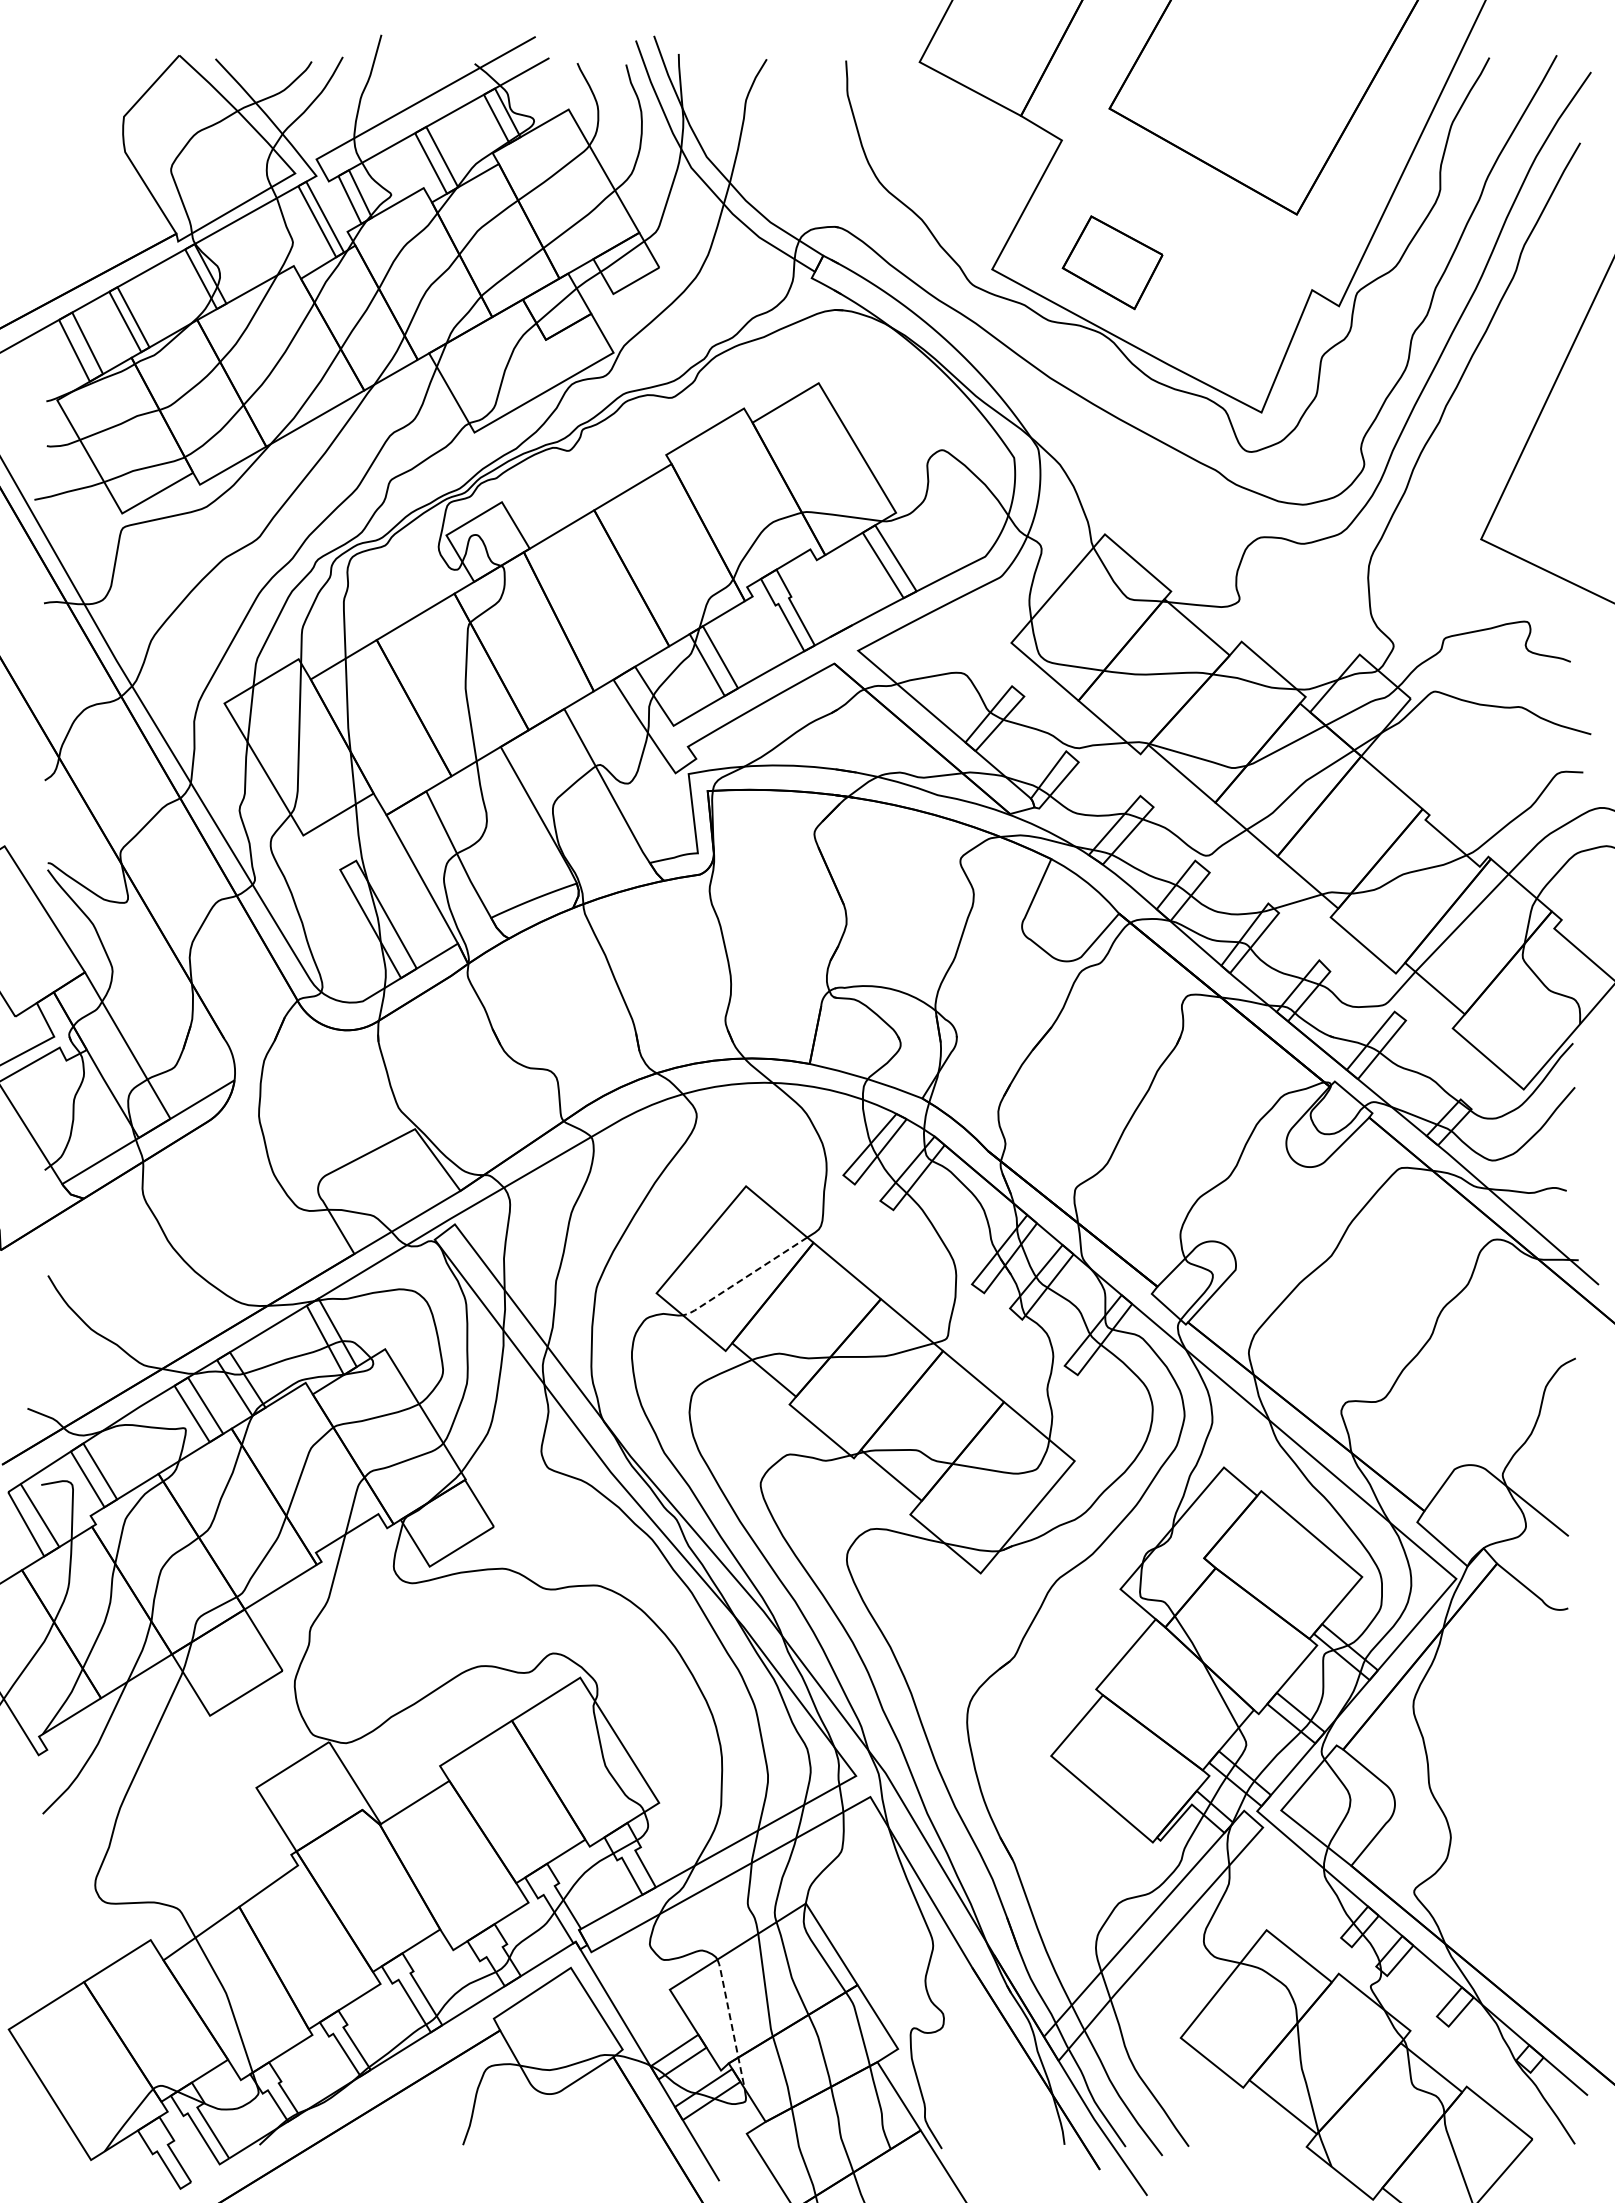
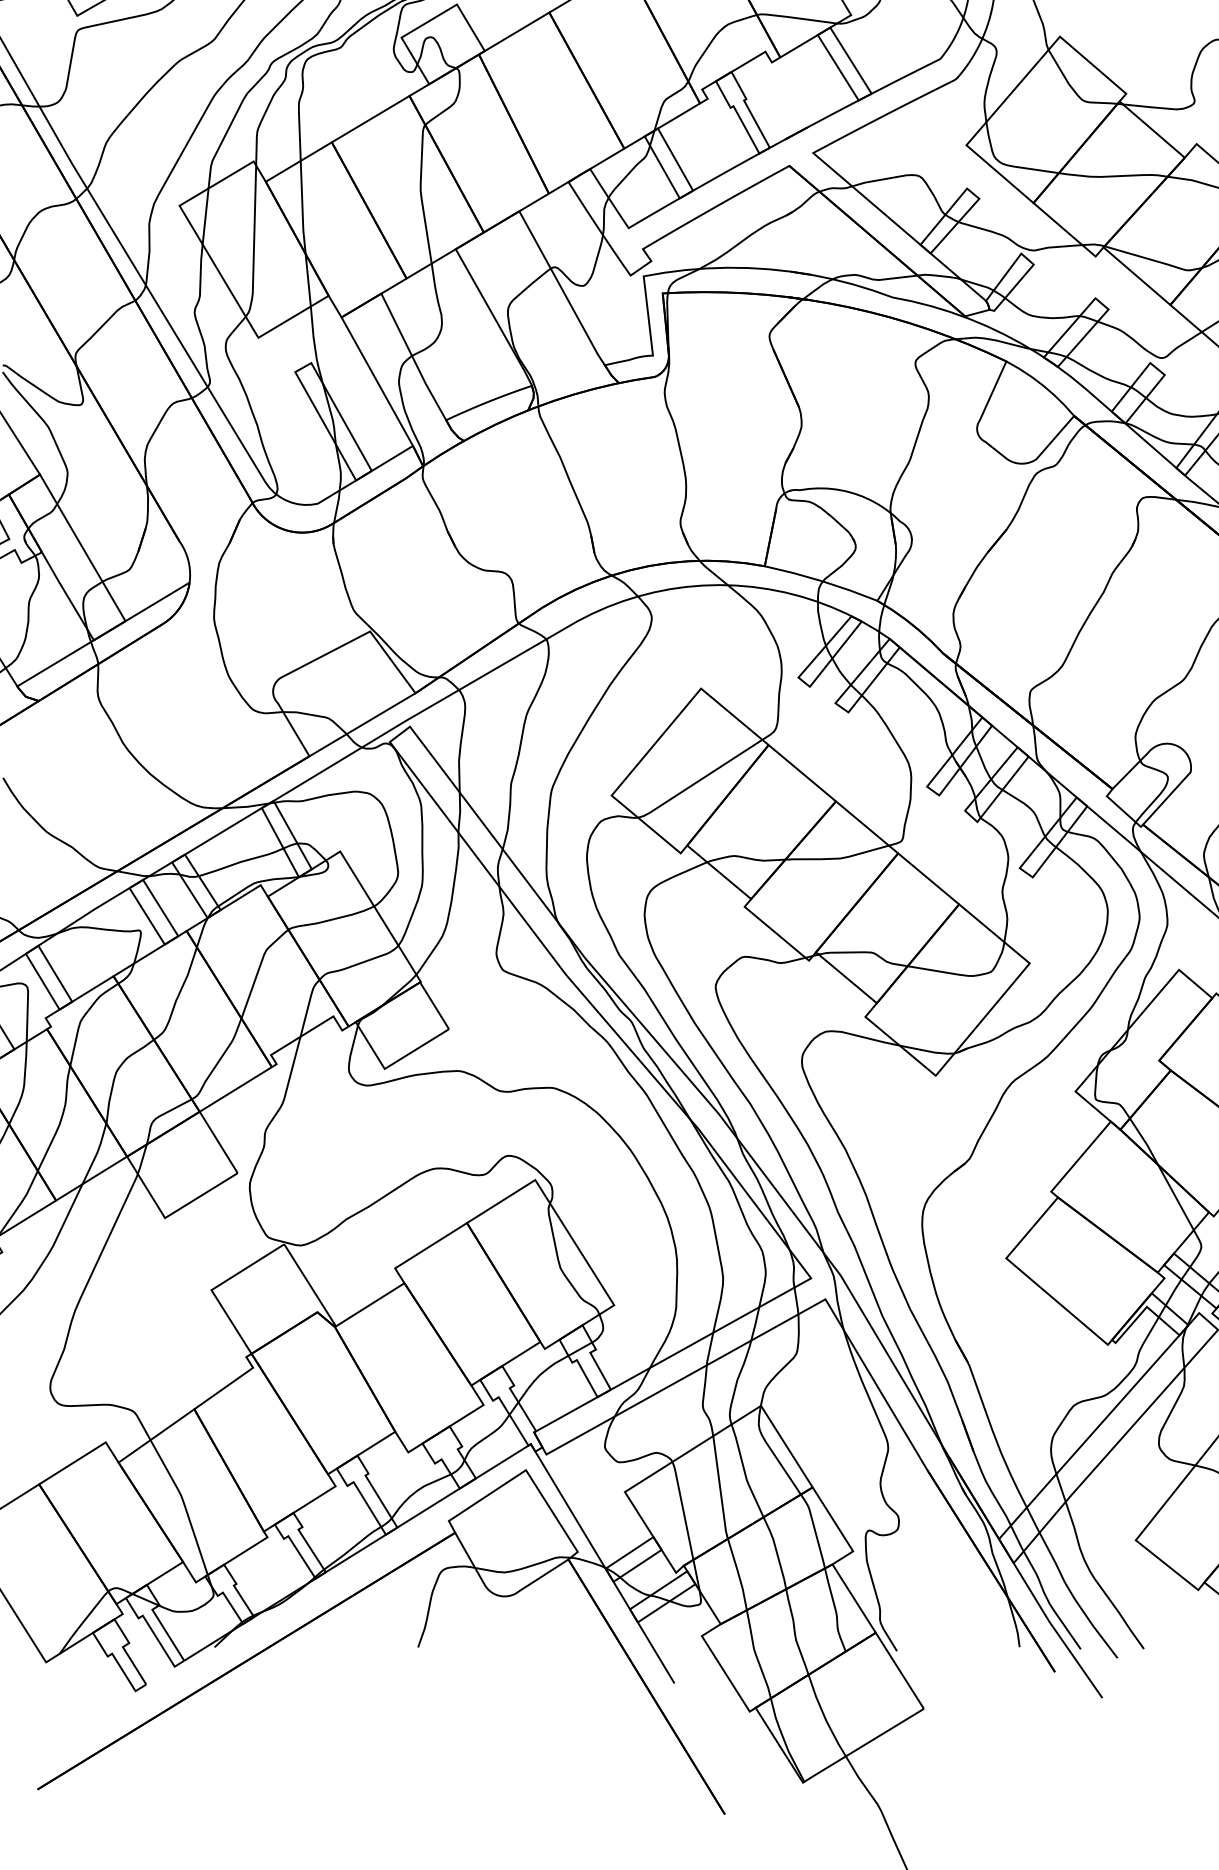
line: (743, 1278) -> (698, 780), dashed -> solid
line: (731, 2022) -> (686, 1524), dashed -> solid

